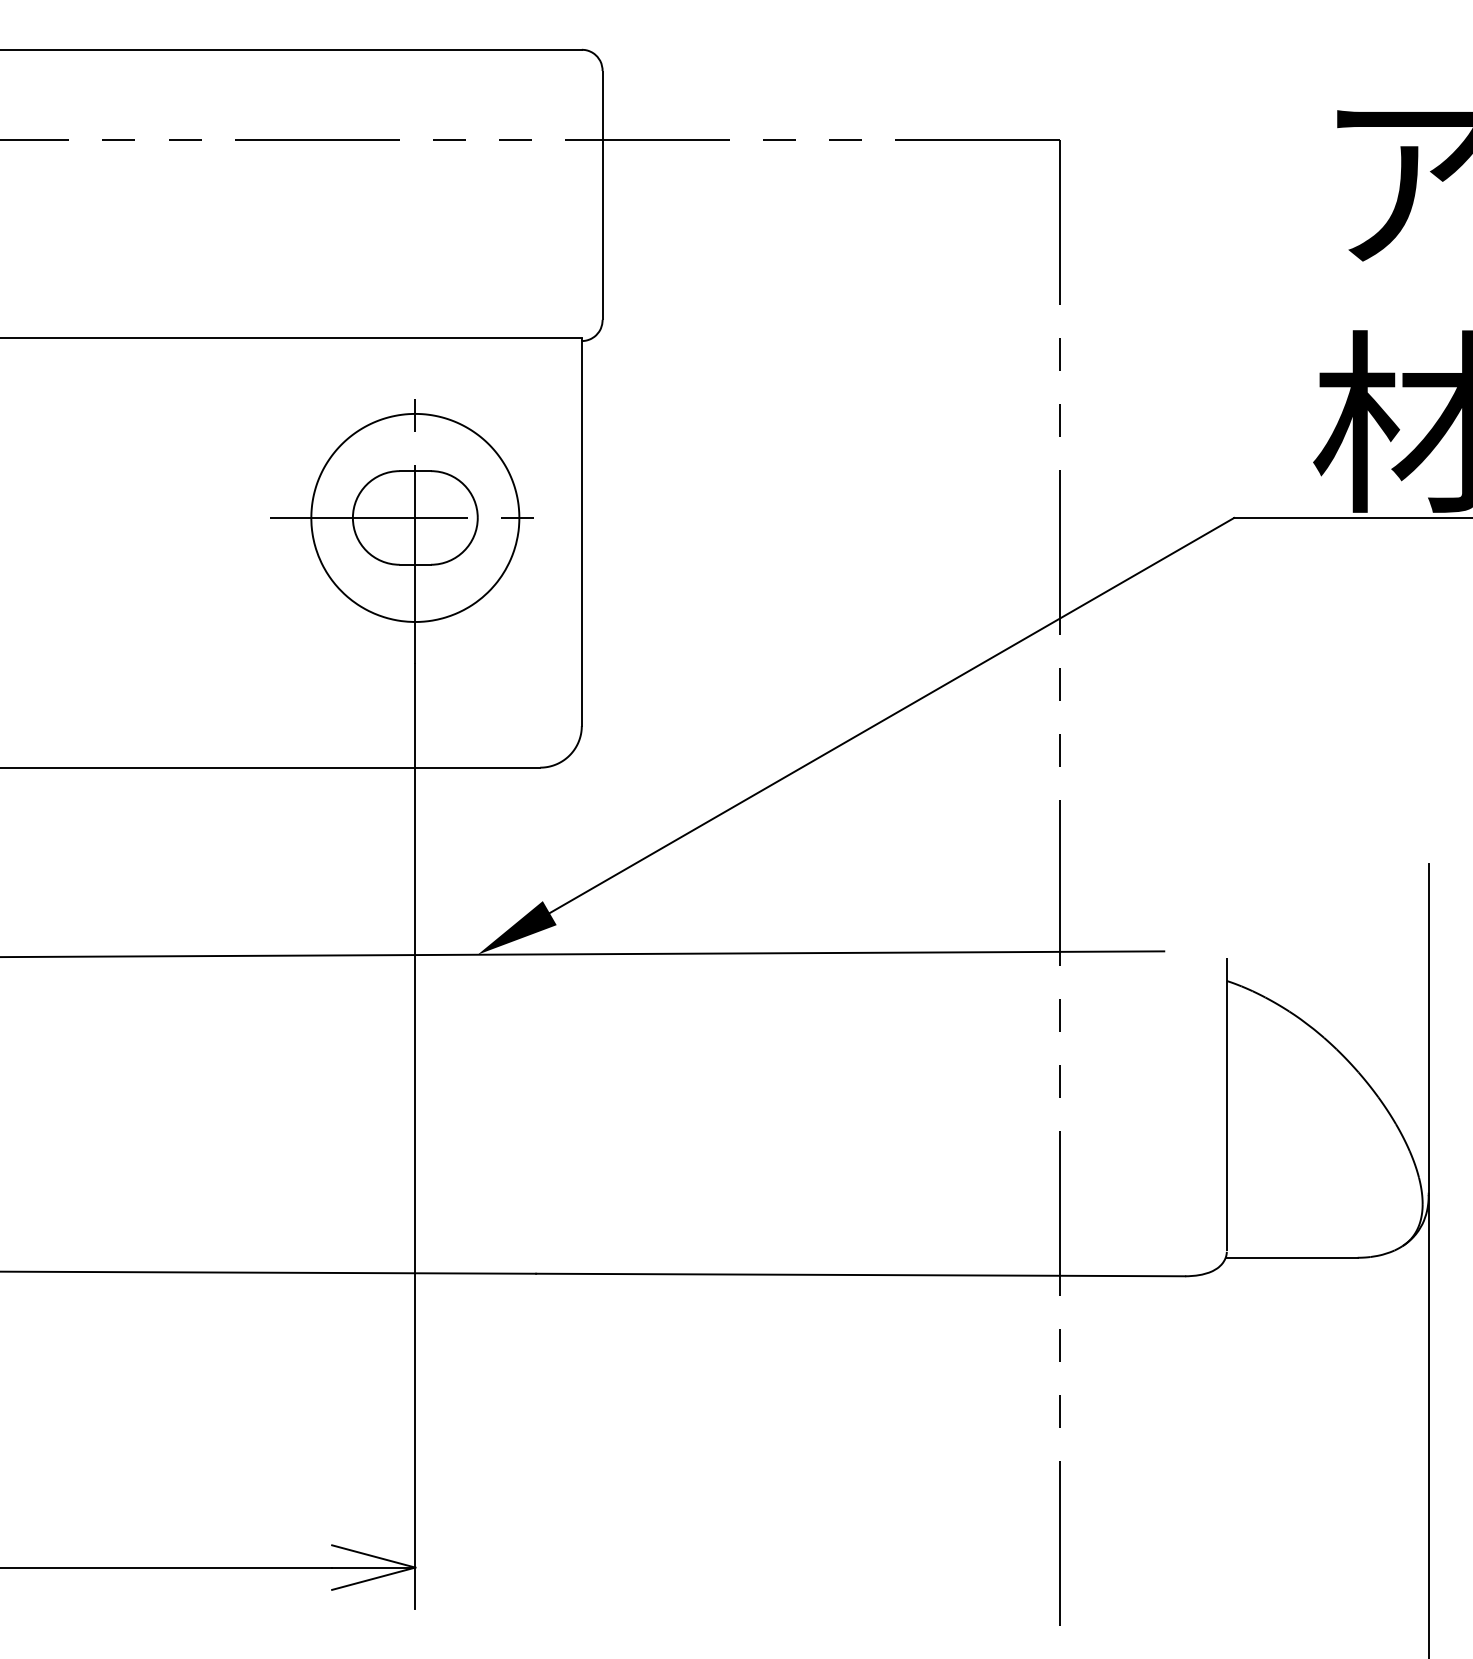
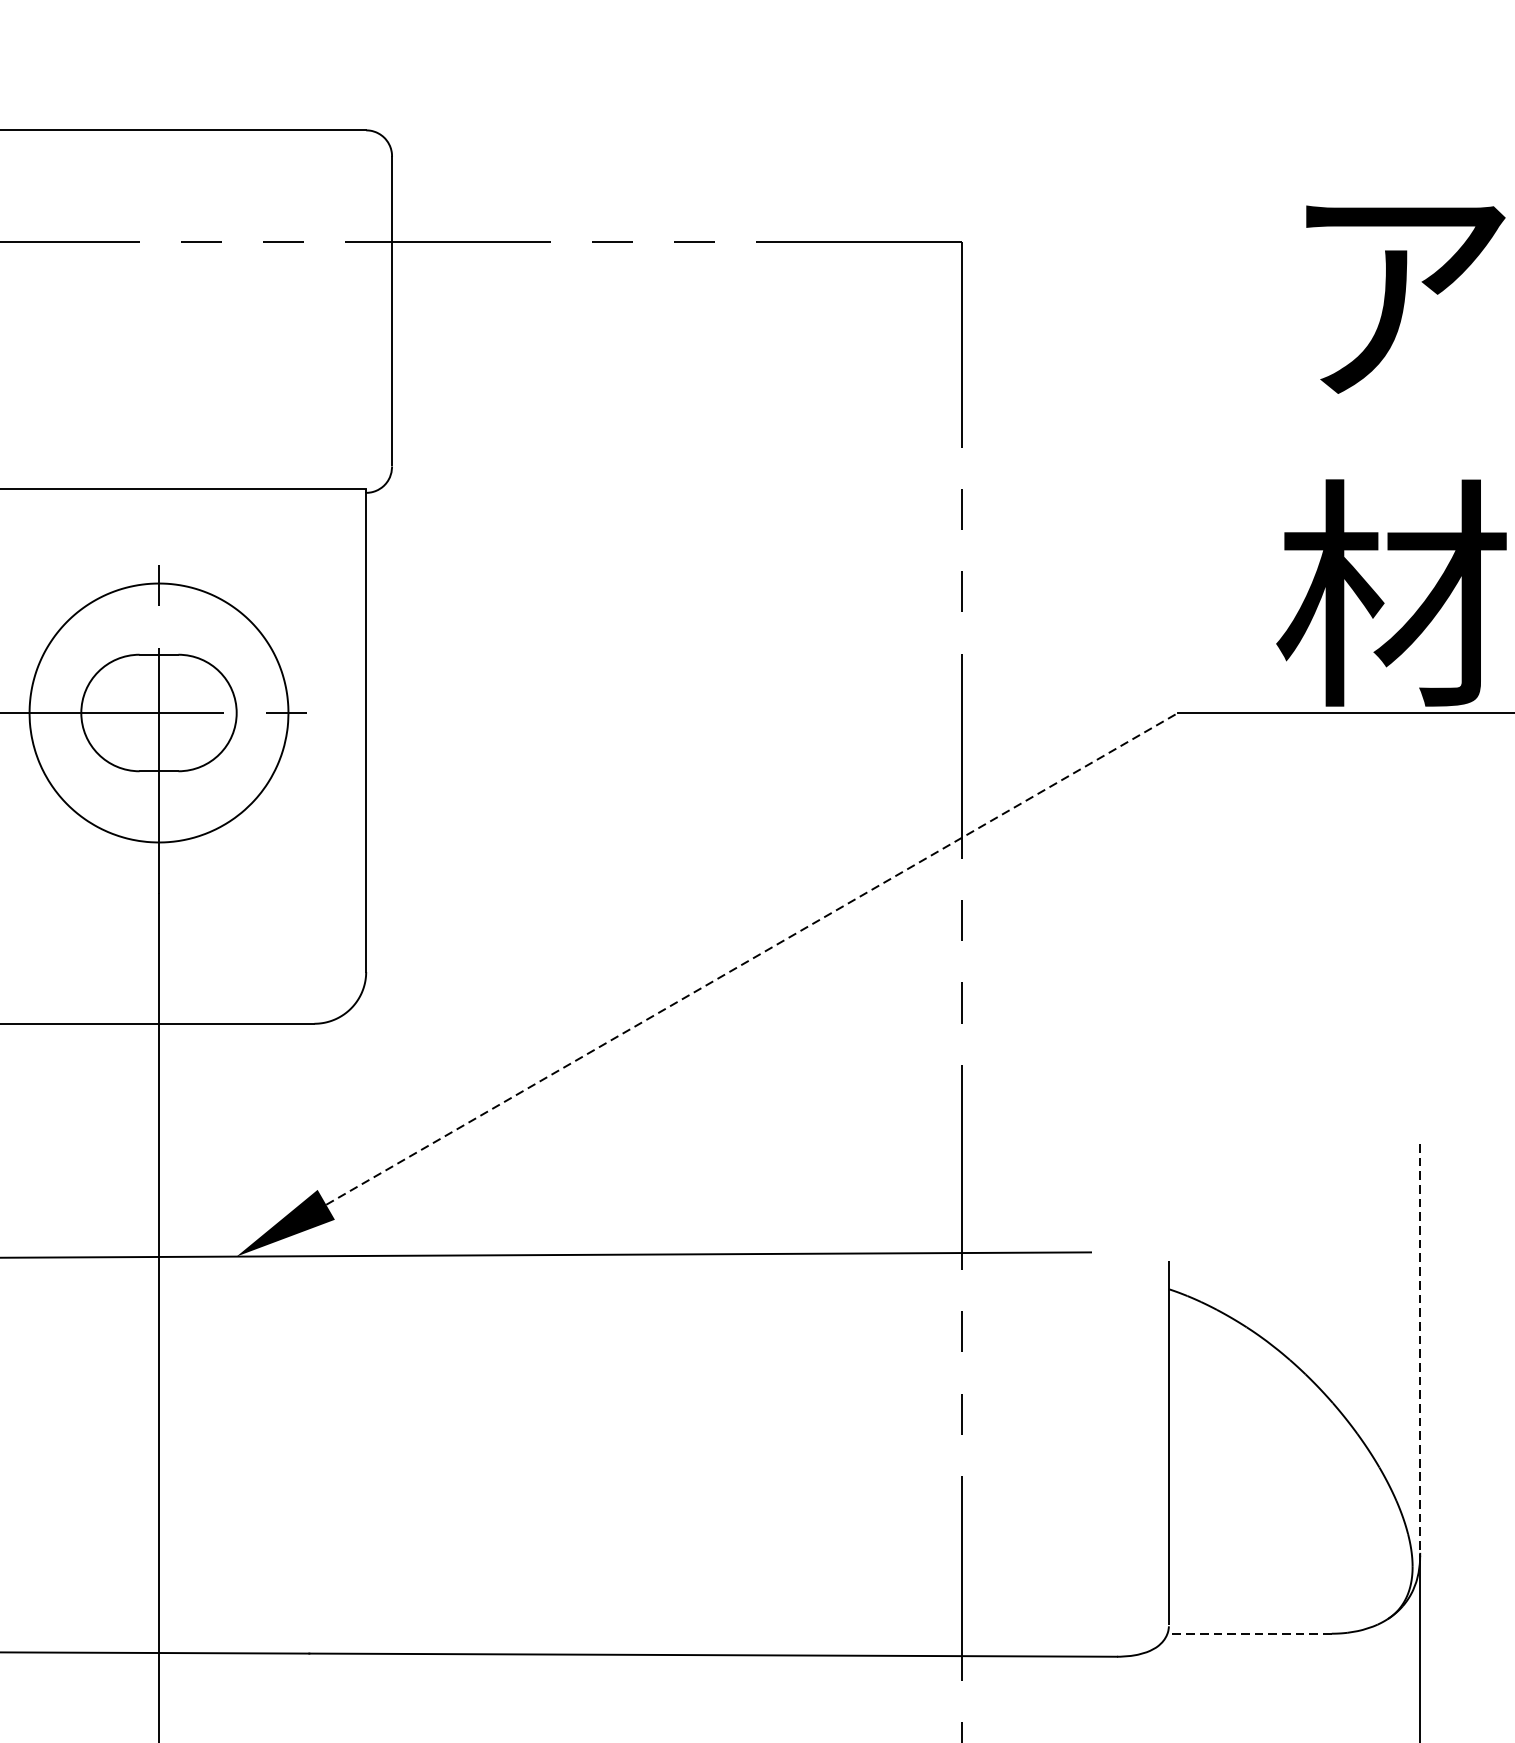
line: (892, 715) -> (752, 958), solid -> dashed
line: (1428, 1029) -> (1419, 1349), solid -> dashed
line: (1291, 1257) -> (1249, 1633), solid -> dashed

